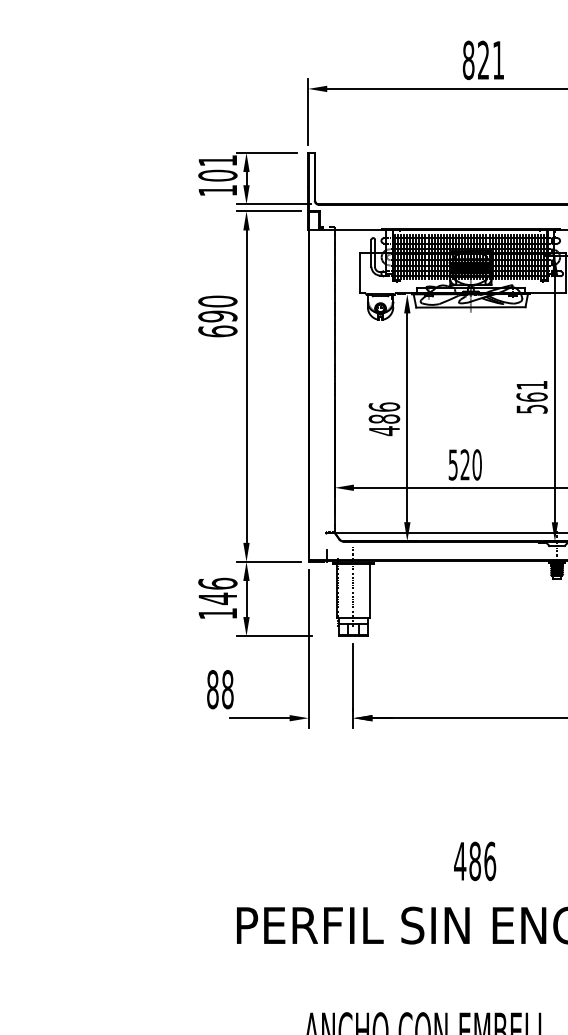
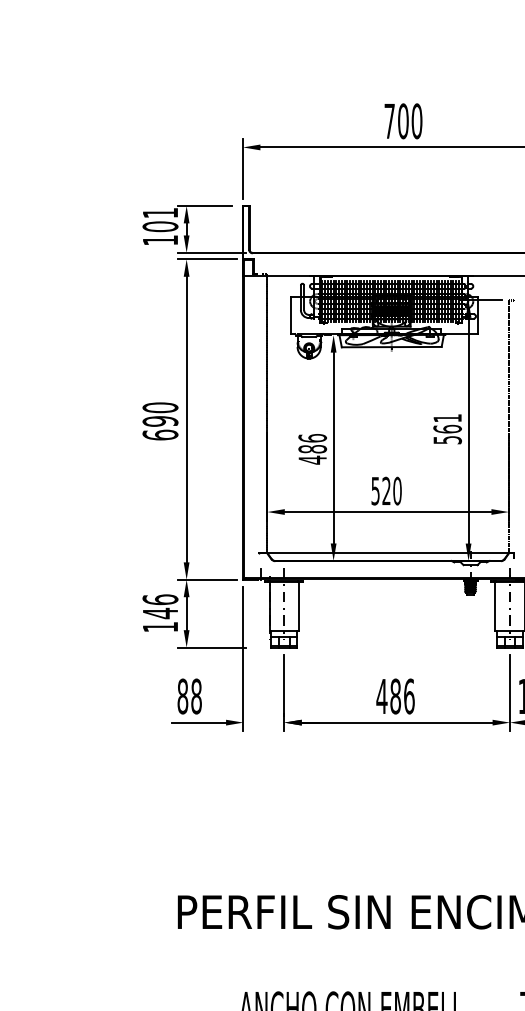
text: (483, 60) -> (403, 121), 821 -> 700
text: (217, 316) -> (160, 421), moved
text: (220, 689) -> (189, 696), moved
text: (475, 861) -> (395, 696), moved

